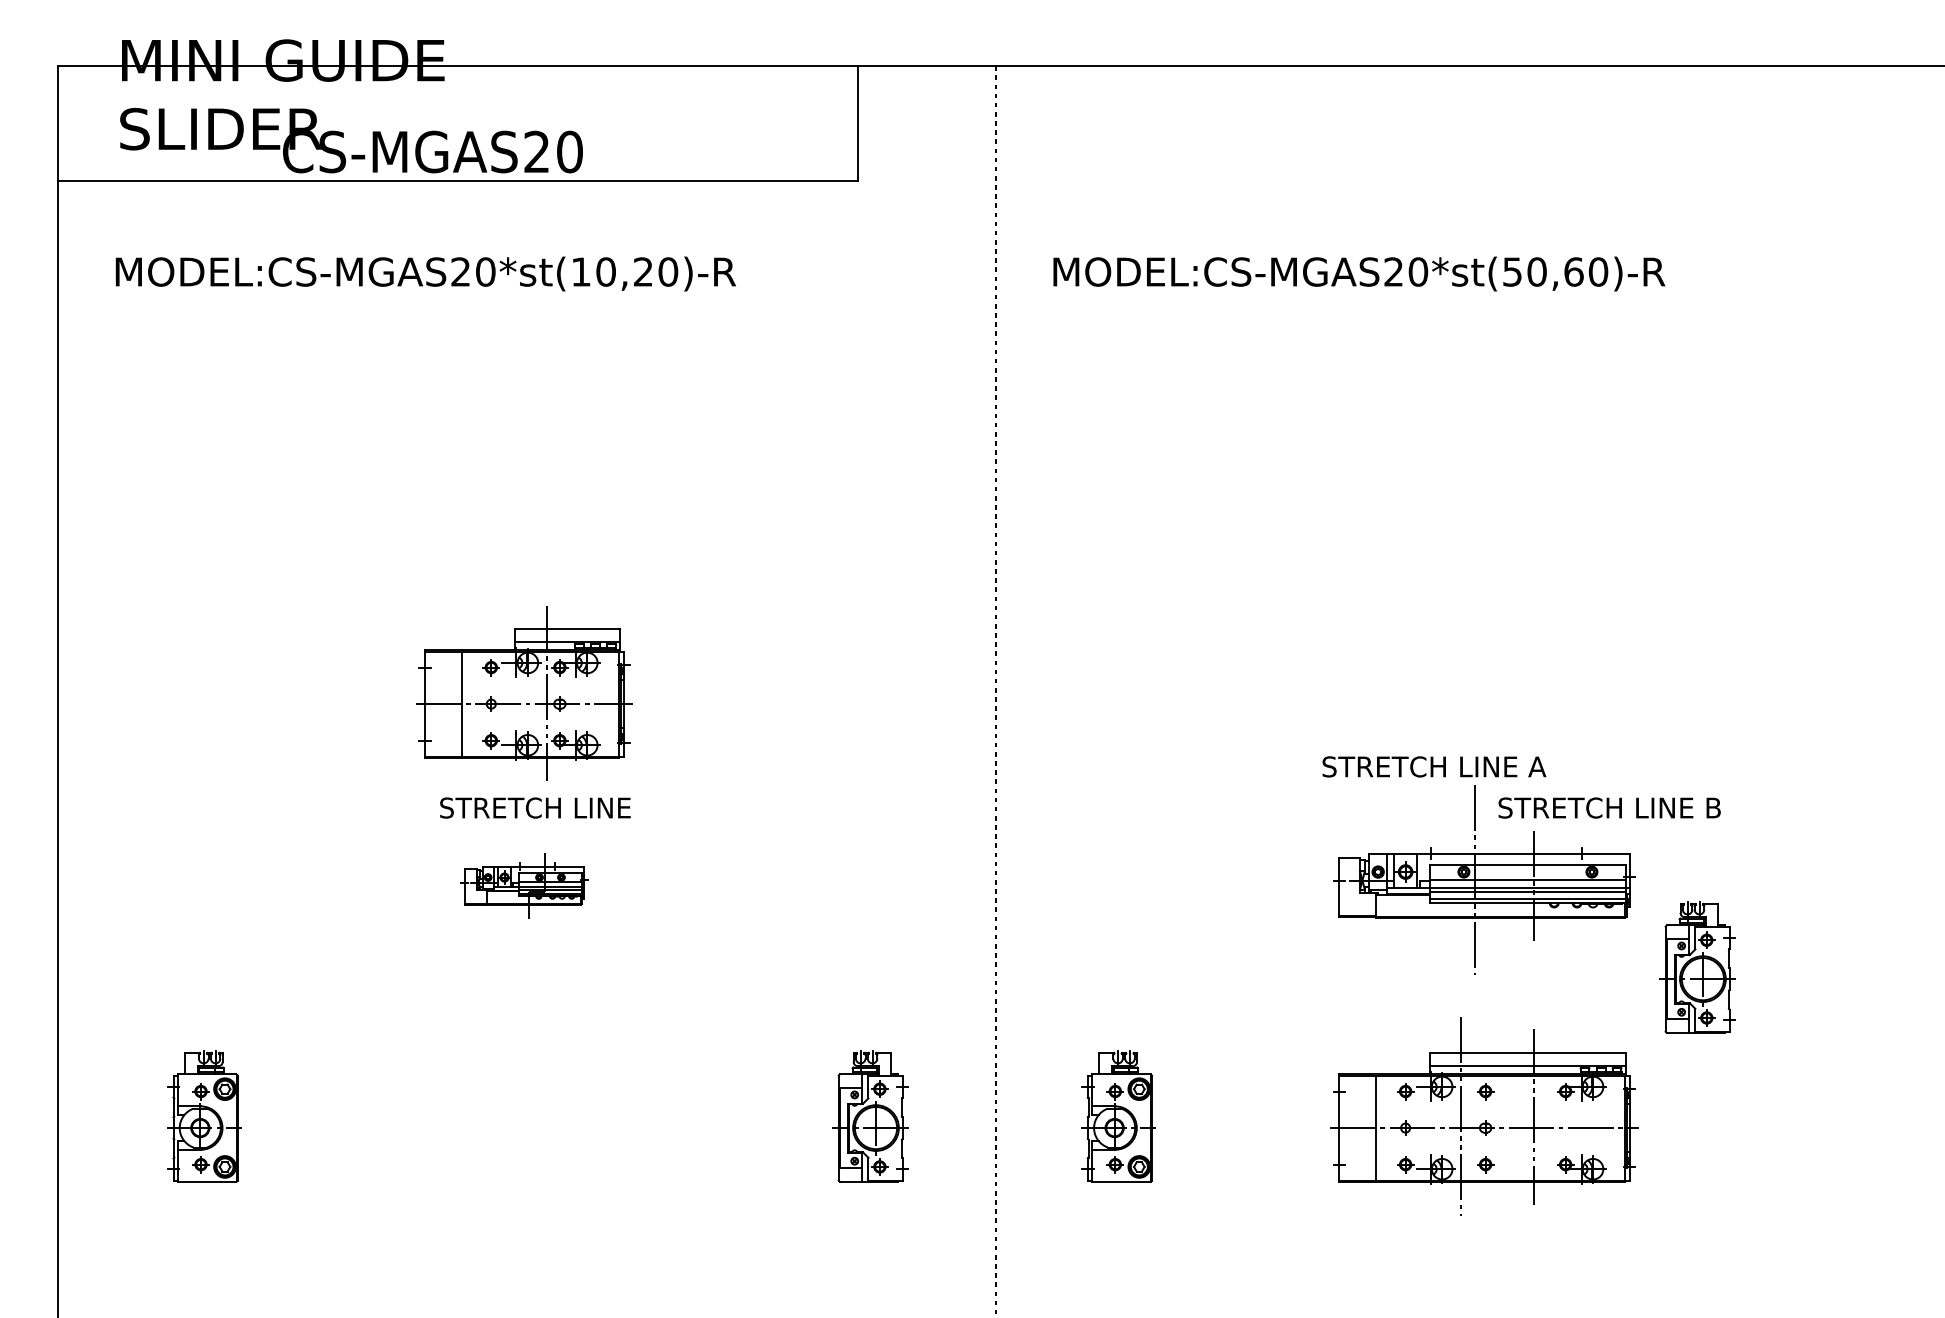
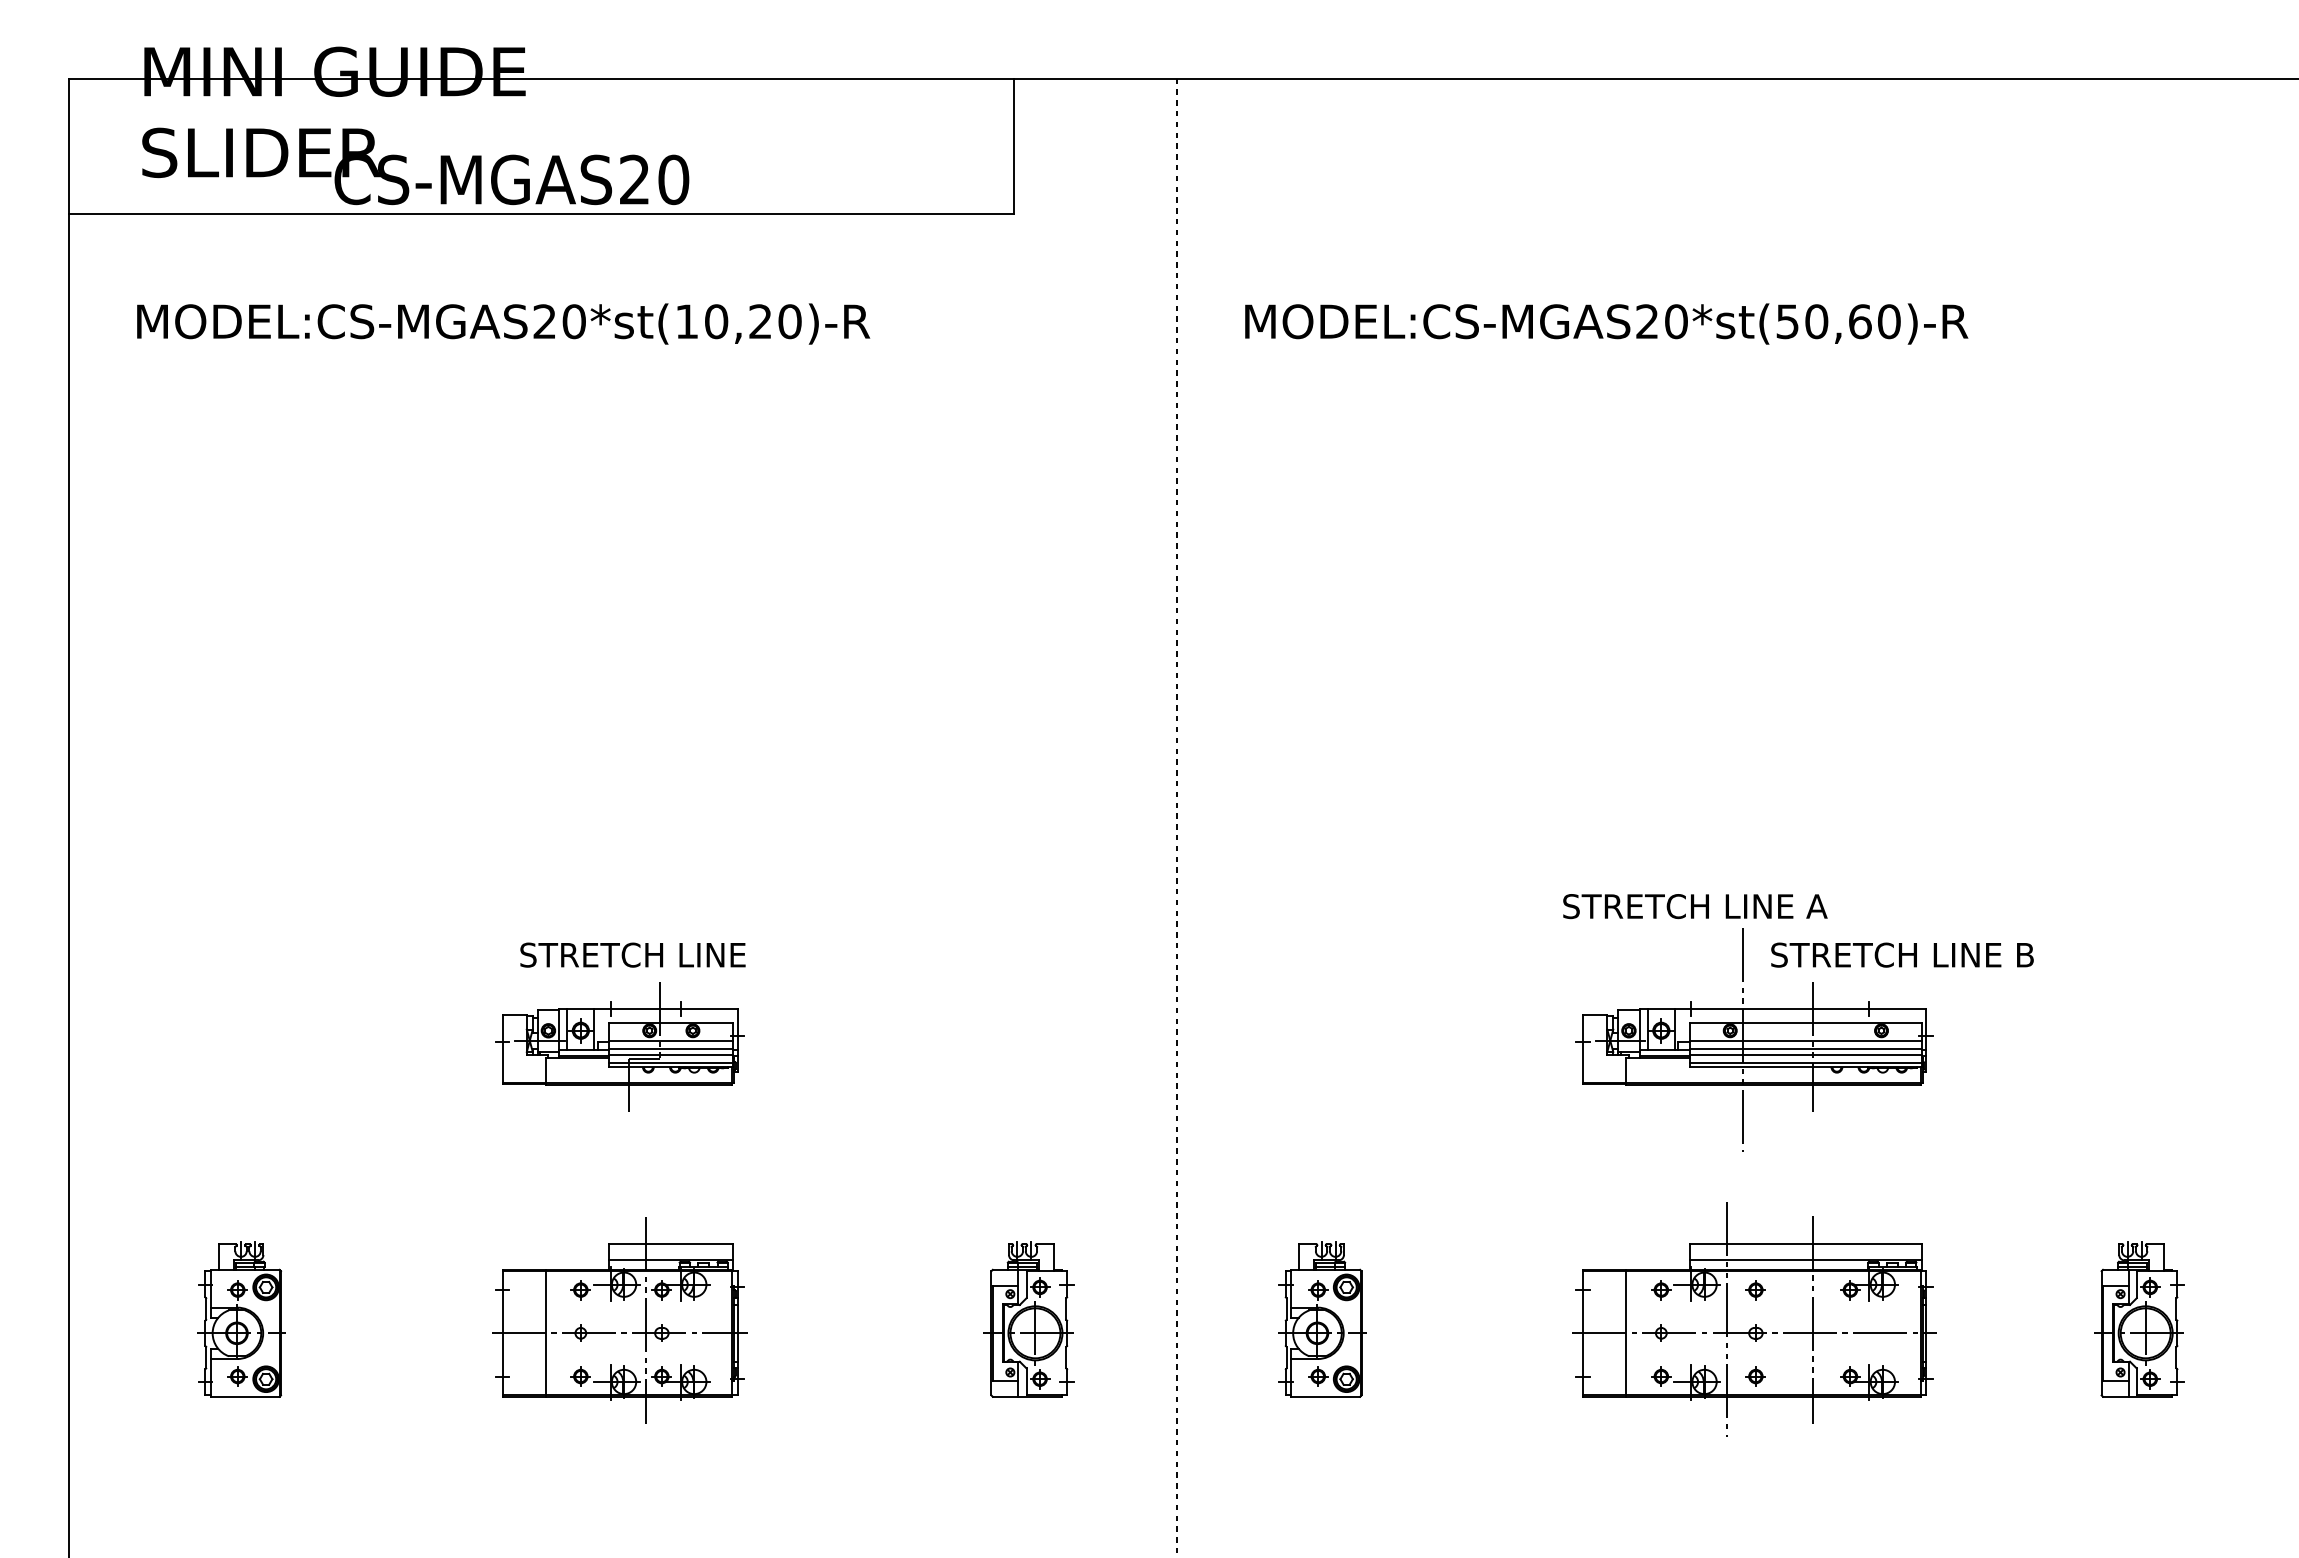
part: (524, 693) -> (619, 1320), moved
part: (524, 885) -> (619, 1046), size x1.67
part: (1697, 967) -> (2139, 1319), moved

